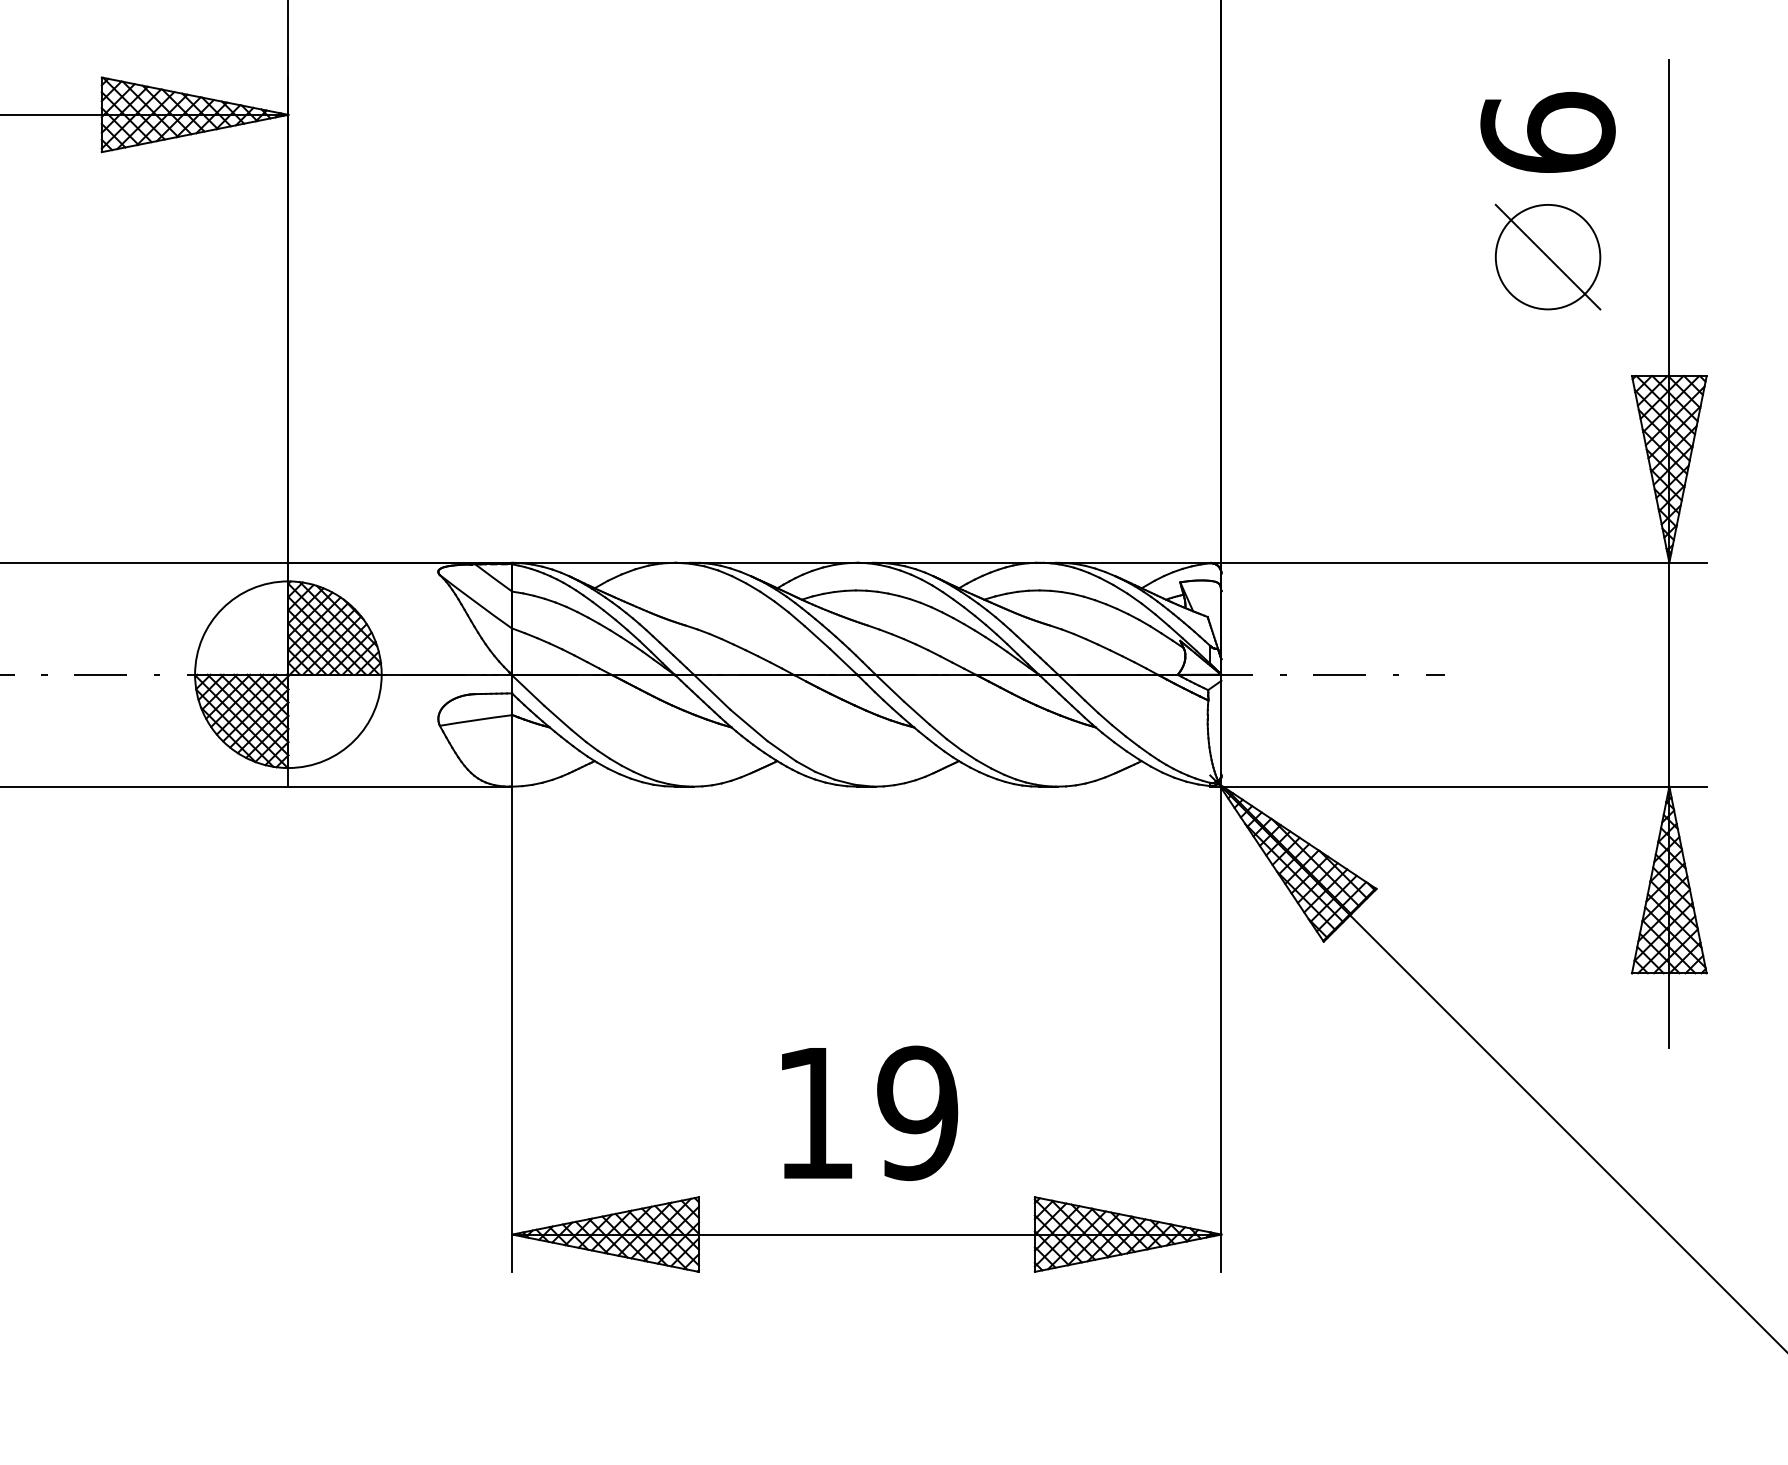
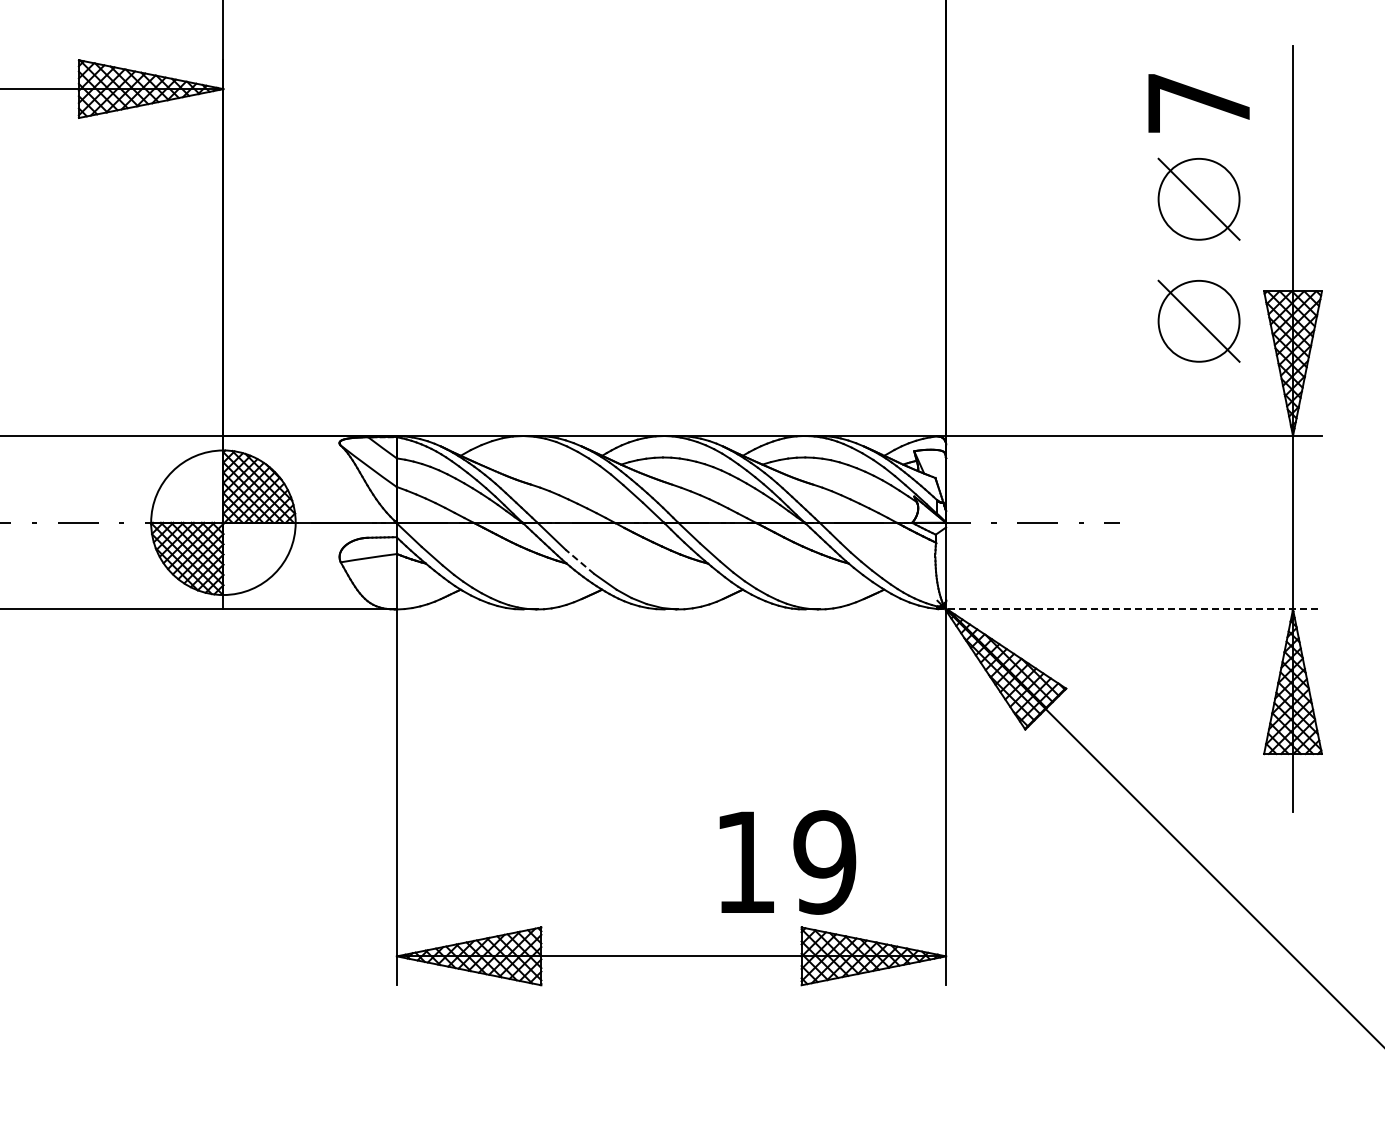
text: (1547, 132) -> (1198, 102), 6 -> 7
part: (1547, 413) -> (1198, 320), added
line: (749, 726) -> (580, 562), solid -> dashed
line: (1459, 786) -> (1130, 609), solid -> dashed
text: (869, 1113) -> (787, 862), moved

